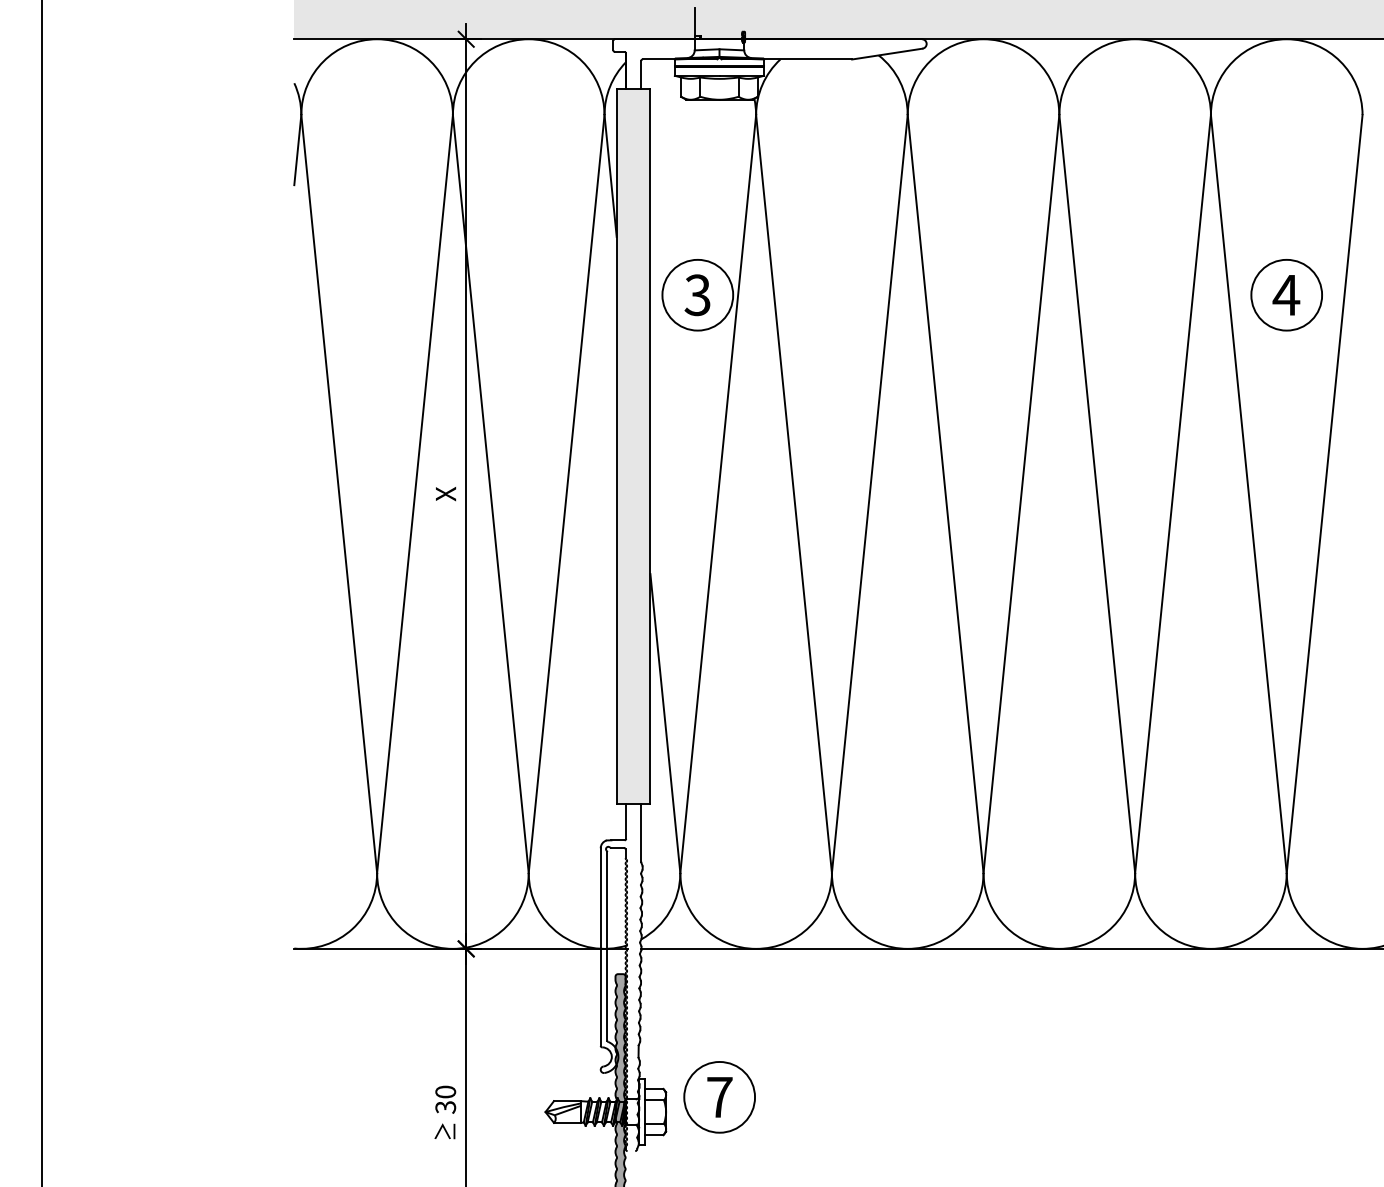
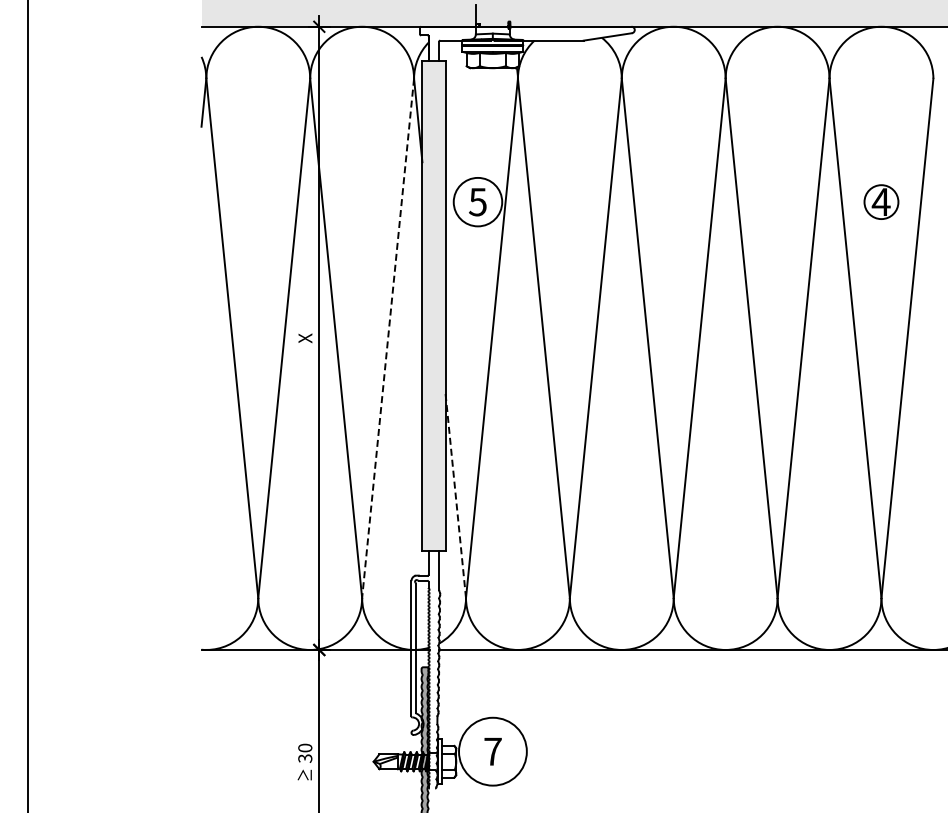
text: (697, 294) -> (477, 201), 3 -> 5
circle: (1286, 294) -> (881, 201), size x0.7
line: (567, 494) -> (388, 338), solid -> dashed
line: (664, 723) -> (455, 495), solid -> dashed
circle: (719, 1097) -> (492, 751), size x1.4

